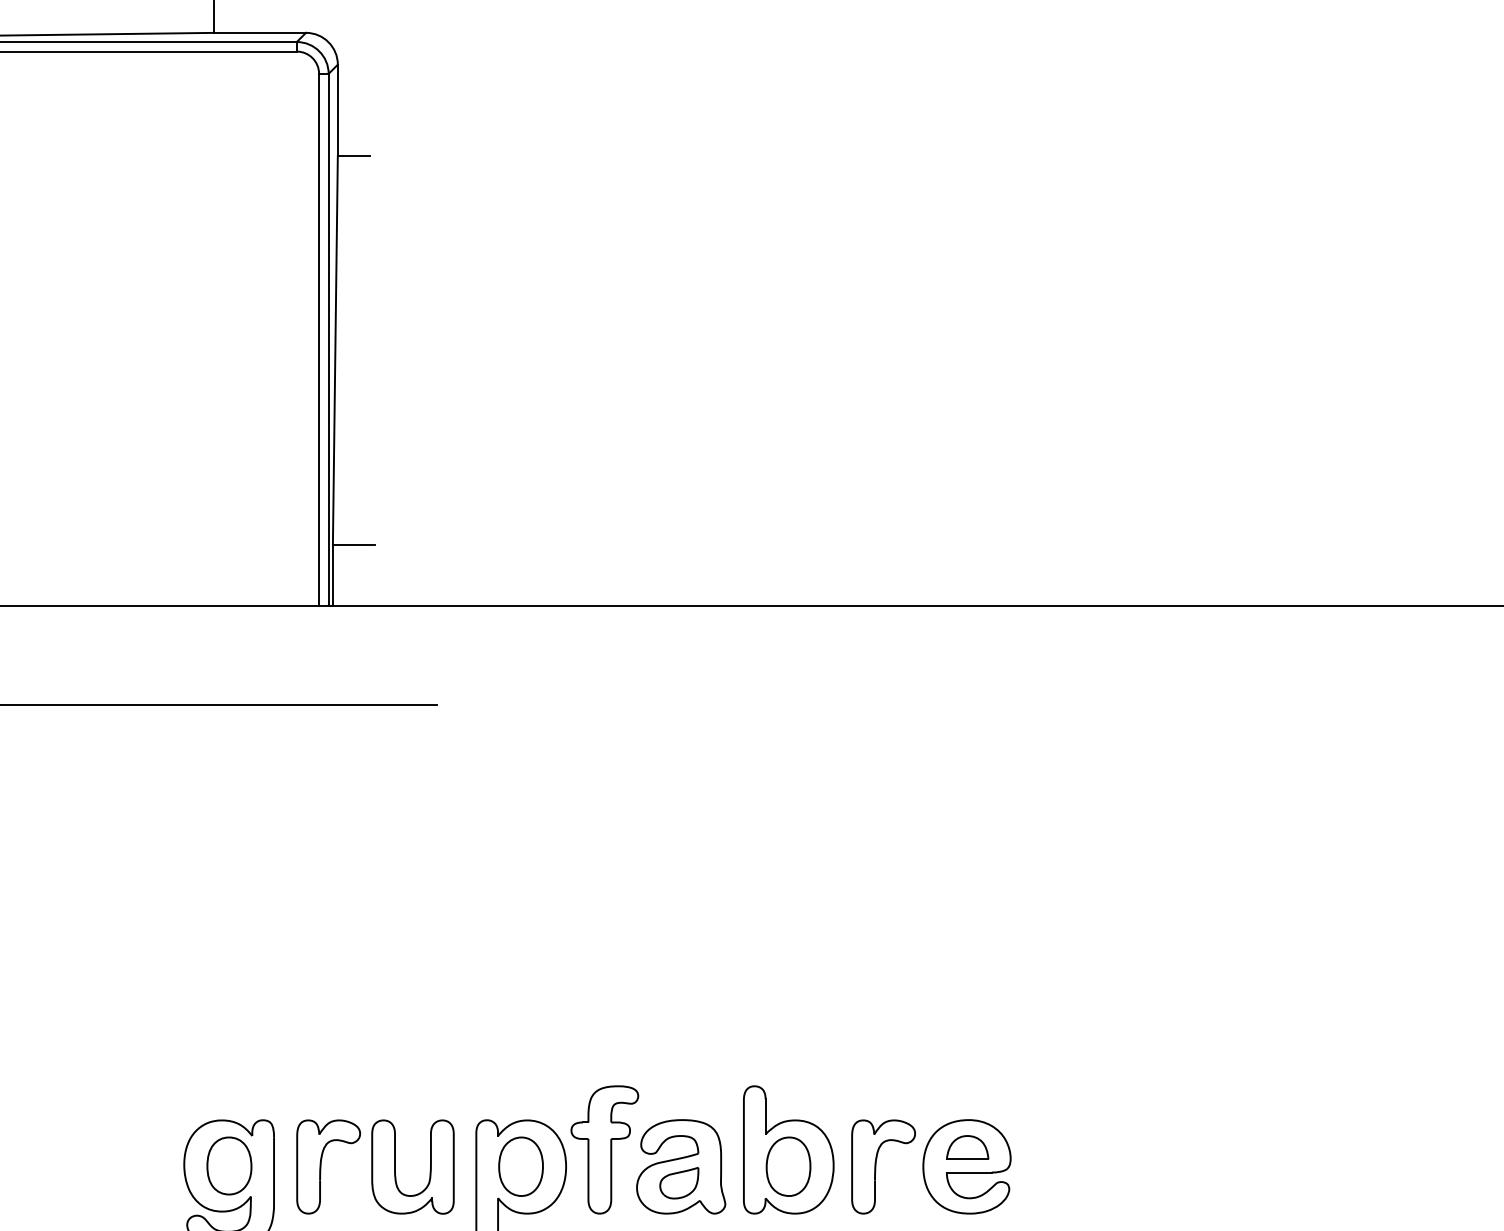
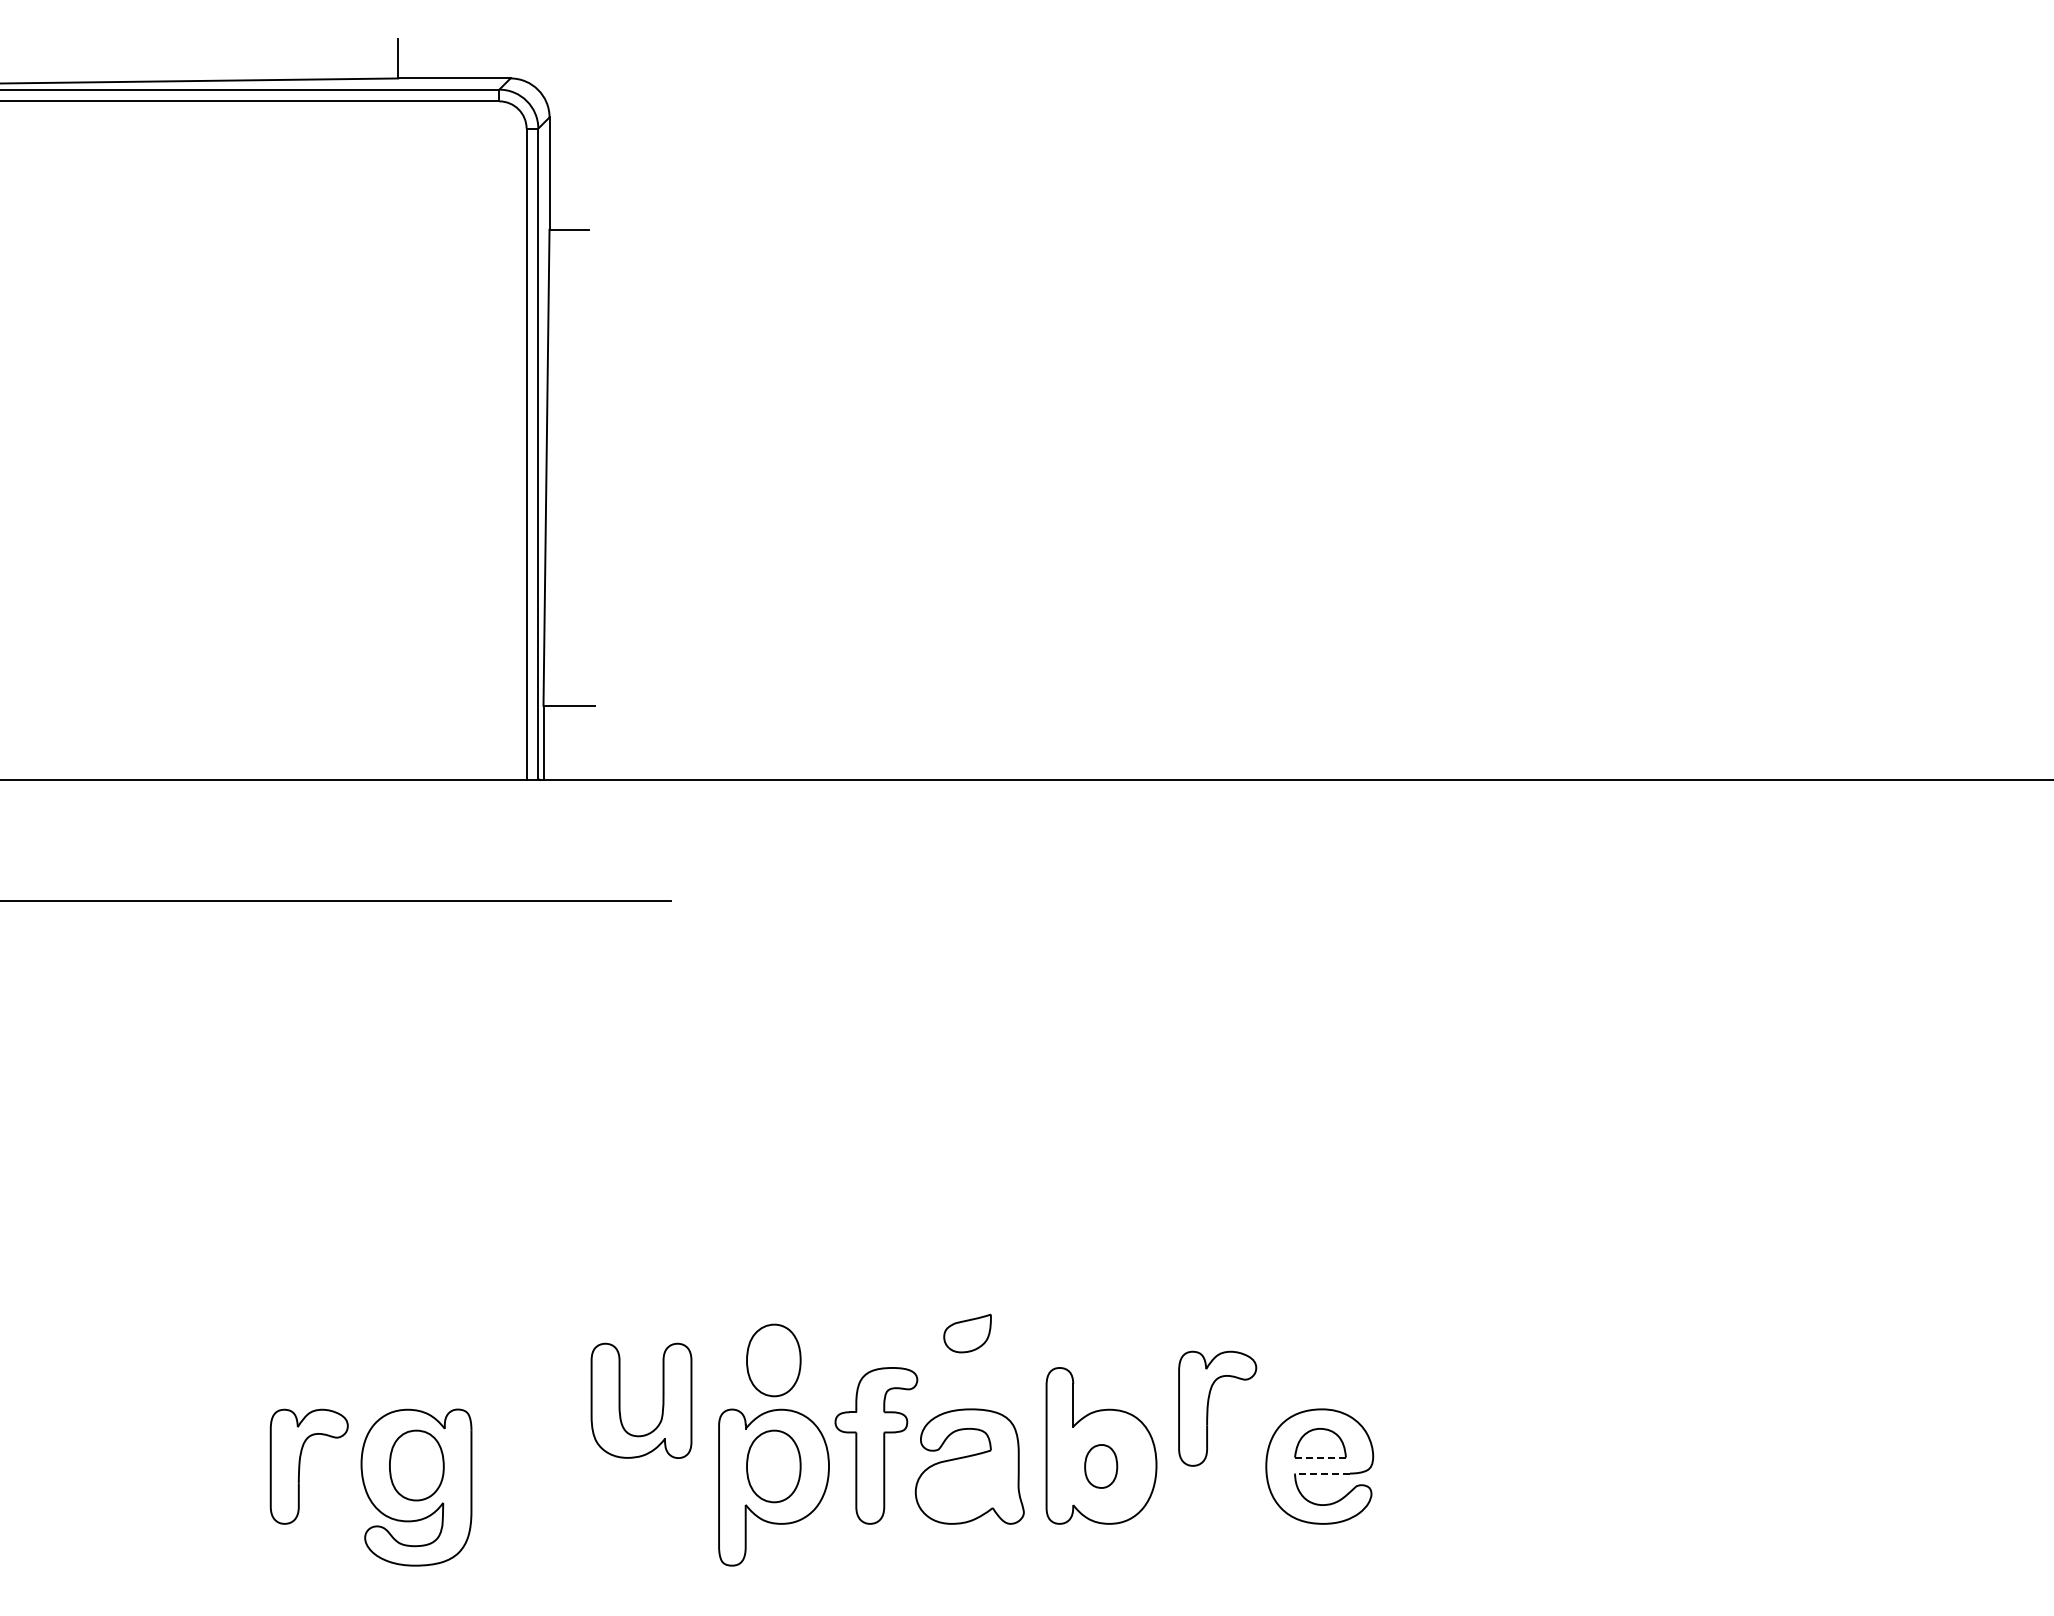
part: (520, 1080) -> (773, 1360), added
line: (968, 1159) -> (1321, 1457), solid -> dashed
part: (321, 1166) -> (300, 1466), moved
part: (395, 1166) -> (620, 1400), moved
part: (787, 1166) -> (1100, 1466), size x0.6
part: (876, 1166) -> (1208, 1408), moved
line: (969, 1172) -> (1322, 1473), solid -> dashed
part: (679, 1183) -> (967, 1333), moved

